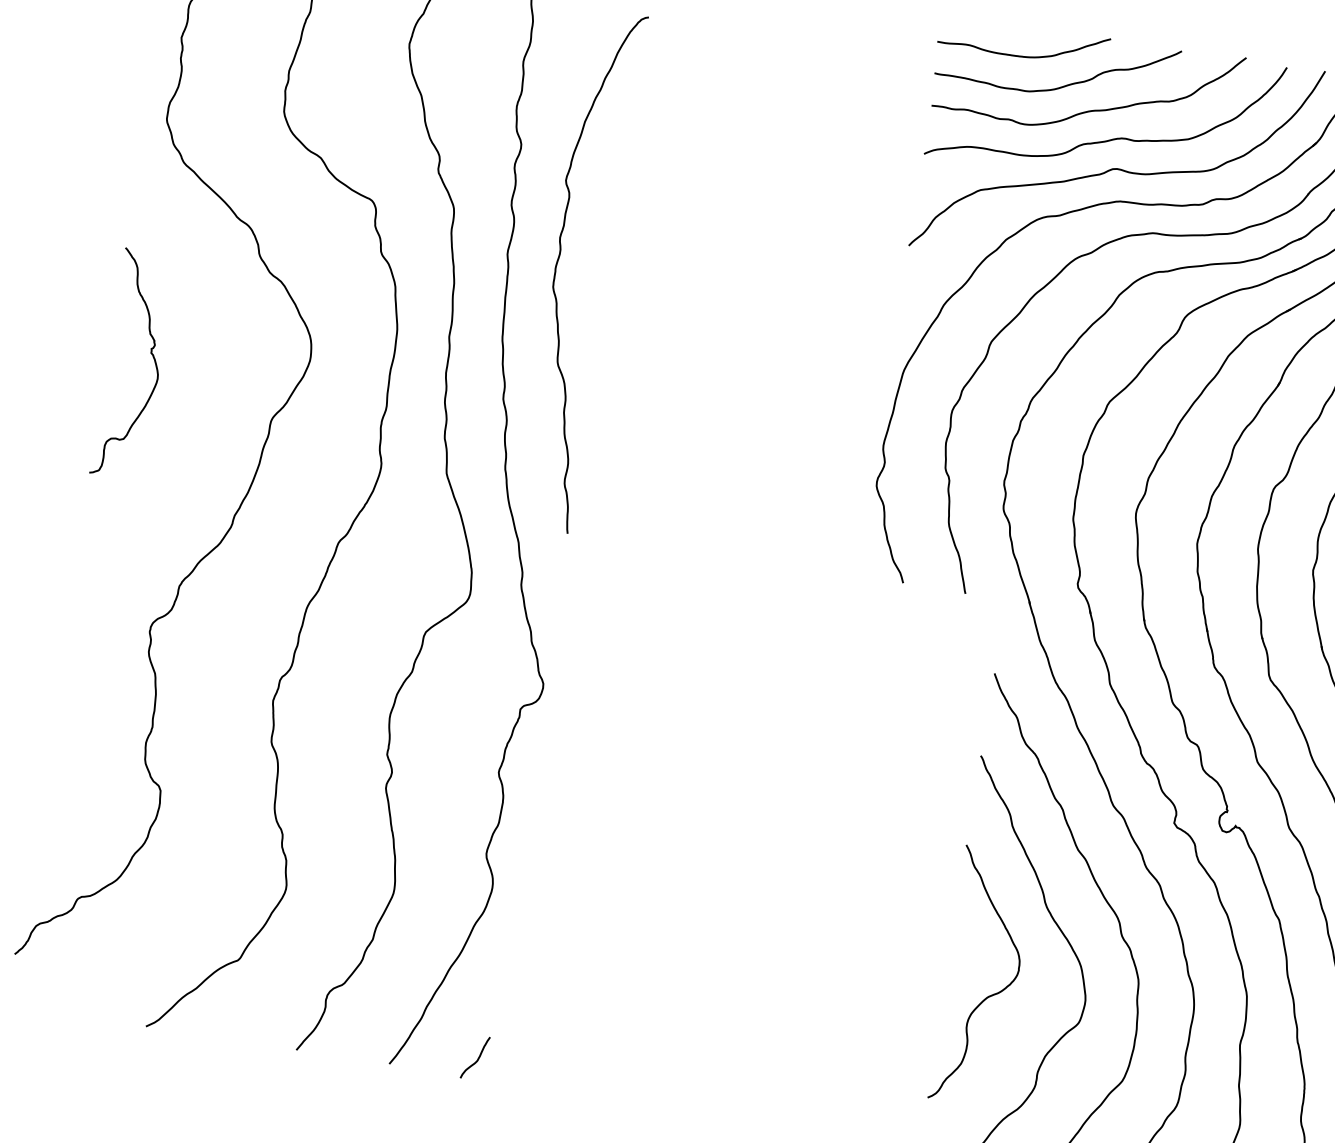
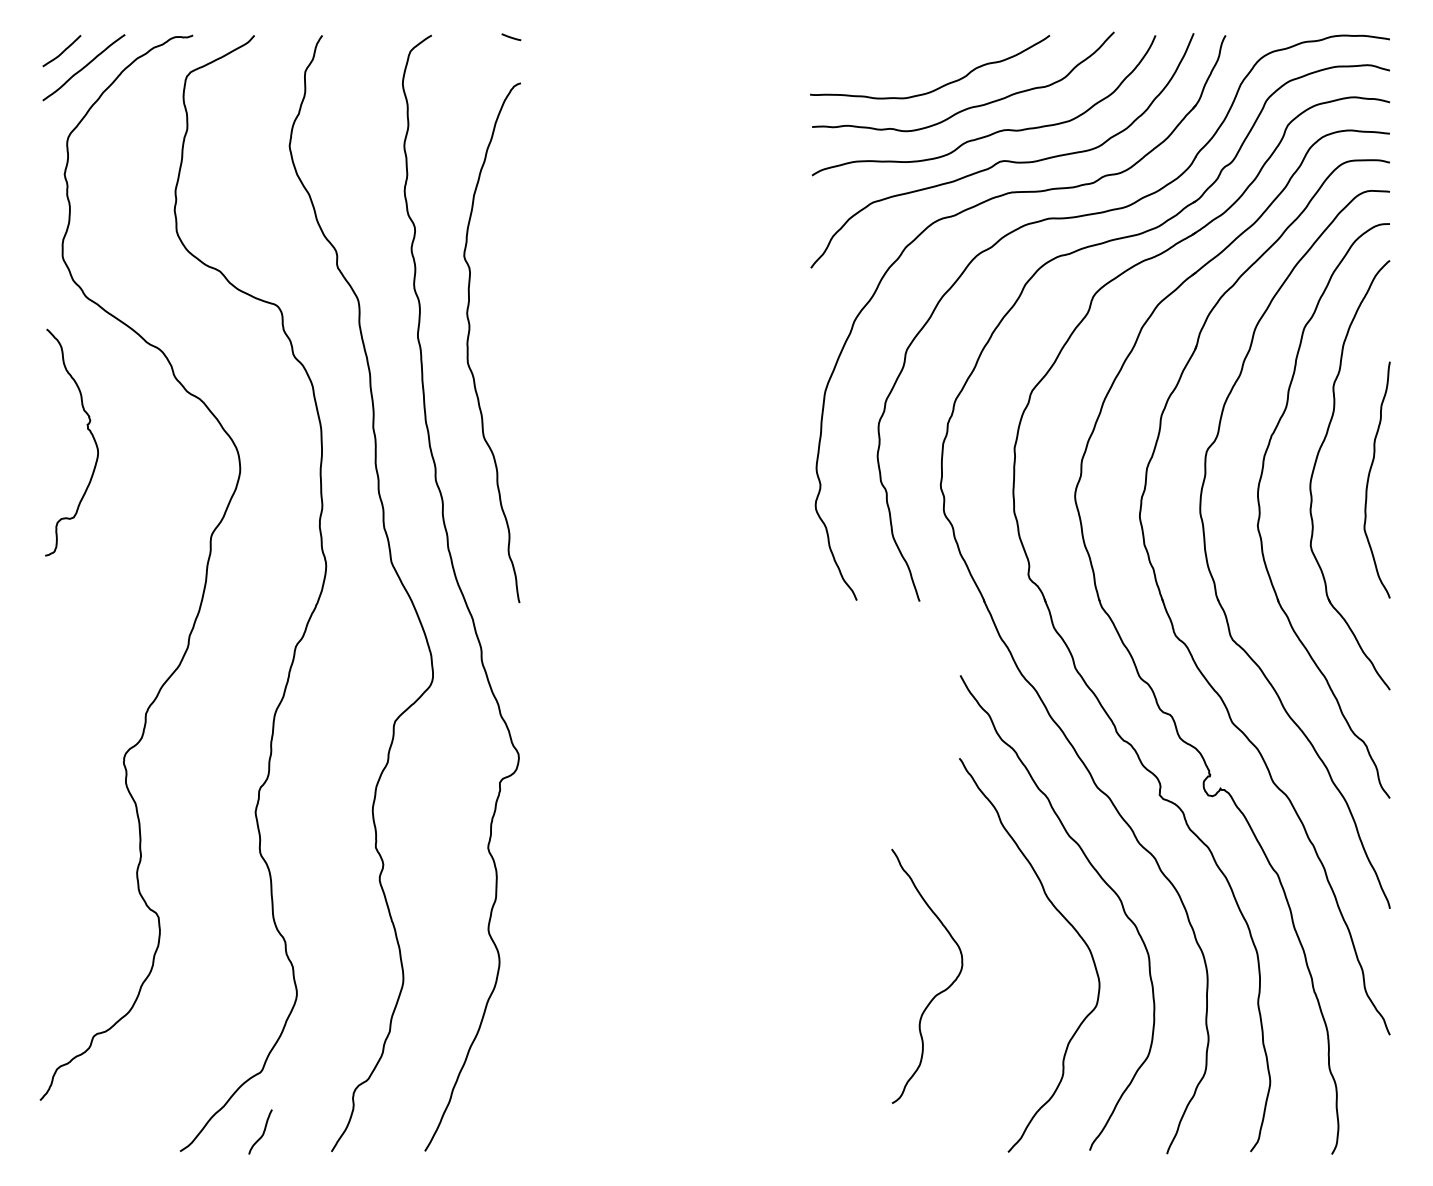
curve: (1027, 55) -> (898, 63), removed
curve: (150, 353) -> (87, 429), moved
curve: (989, 995) -> (937, 993), moved
curve: (477, 1059) -> (262, 1133), moved

